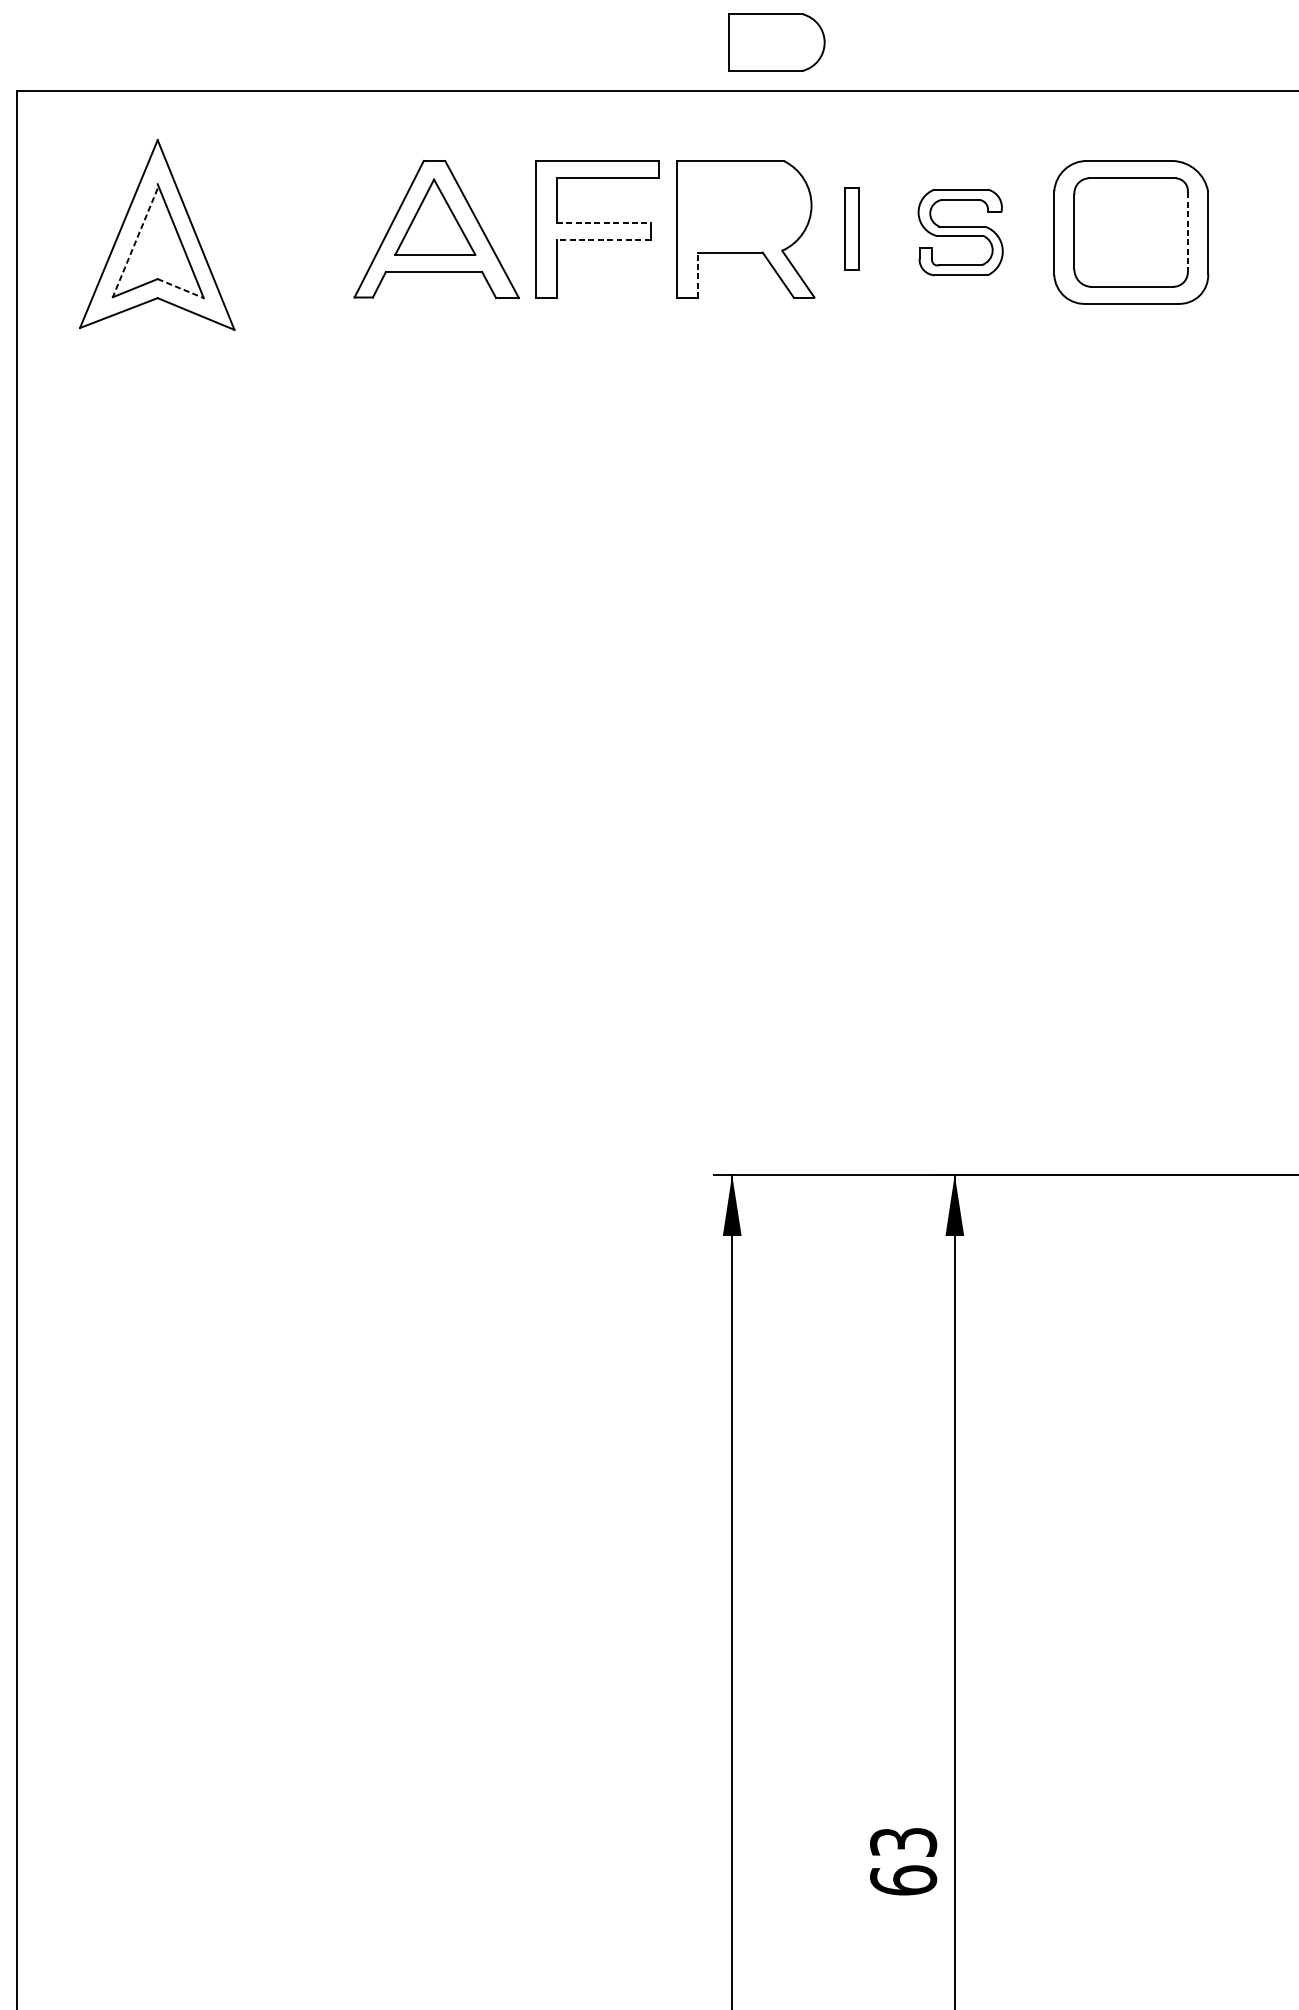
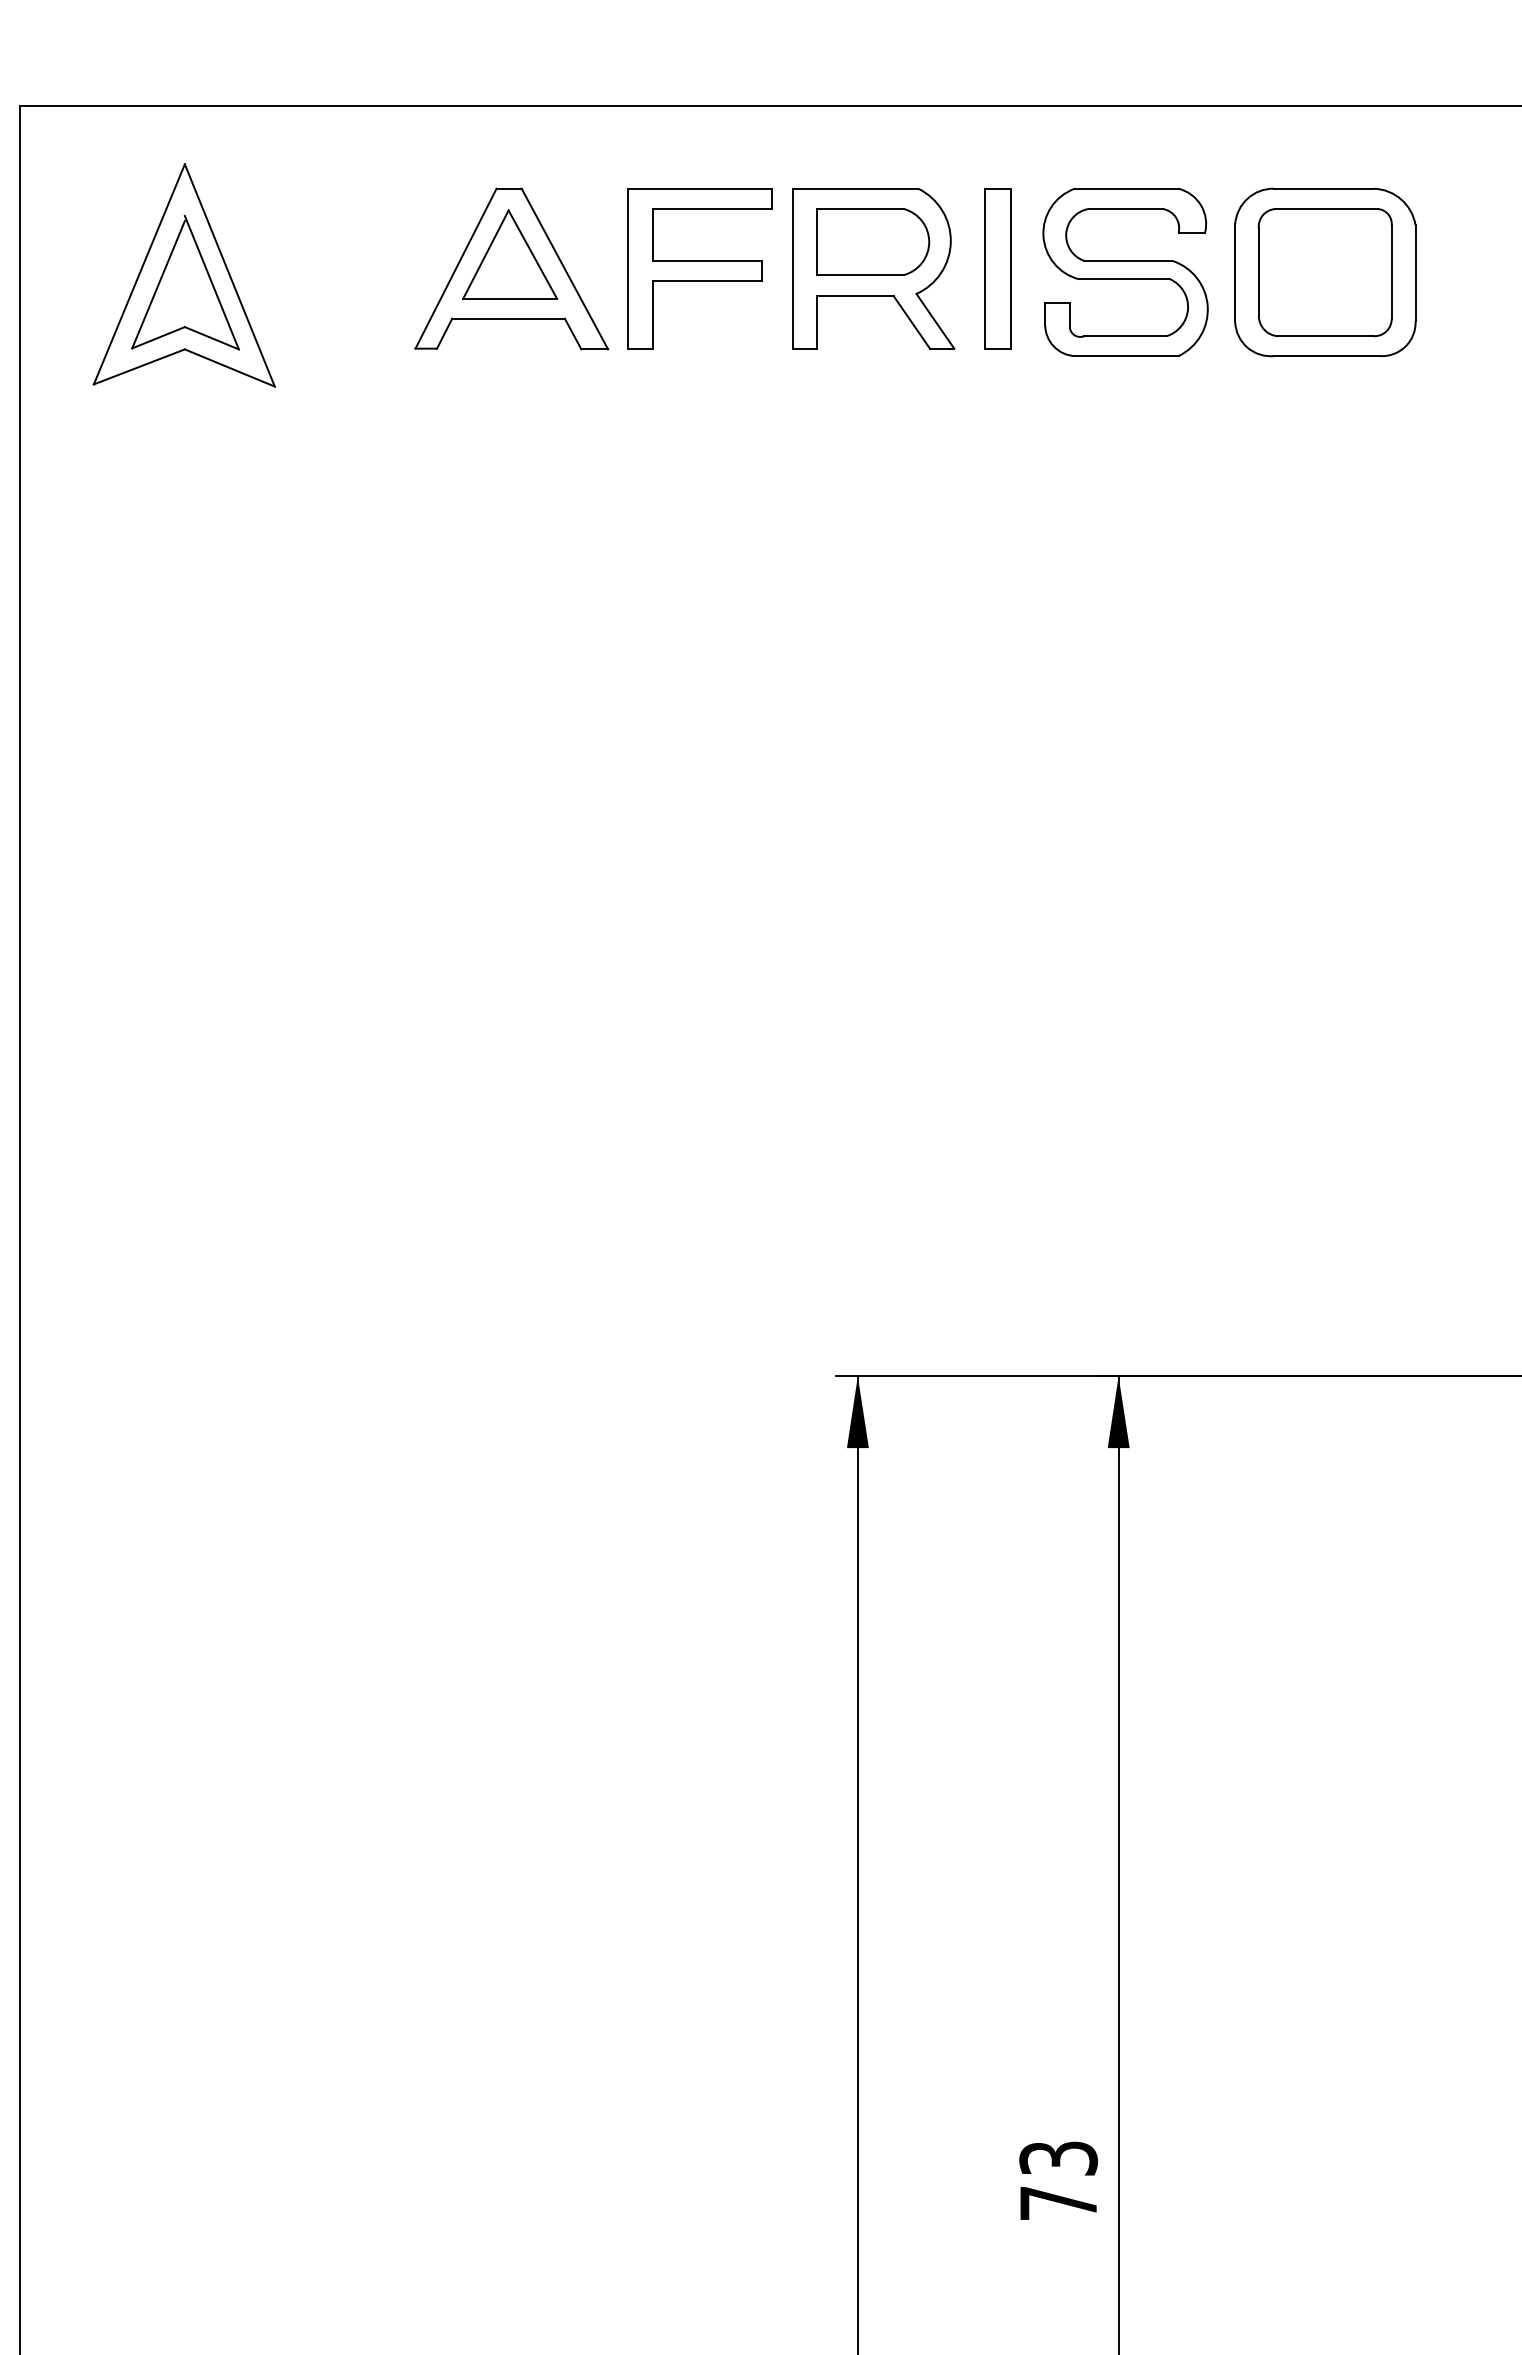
part: (777, 42) -> (873, 241), moved
line: (603, 222) -> (707, 260), dashed -> solid
part: (851, 229) -> (997, 268), size x1.67
part: (960, 232) -> (1125, 272), size x1.67
line: (1187, 232) -> (1391, 272), dashed -> solid
line: (603, 239) -> (707, 280), dashed -> solid
line: (135, 242) -> (158, 284), dashed -> solid
line: (697, 275) -> (817, 322), dashed -> solid
line: (181, 288) -> (212, 338), dashed -> solid
text: (903, 1879) -> (1058, 2202), 63 -> 73

